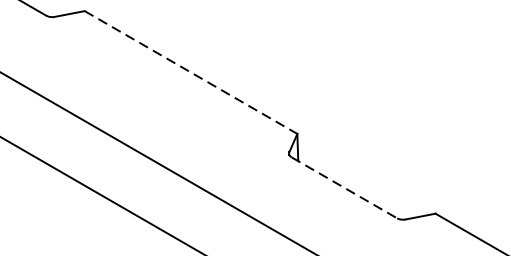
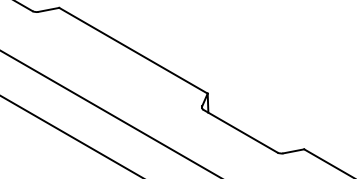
line: (191, 72) -> (133, 50), dashed -> solid
line: (344, 188) -> (240, 131), dashed -> solid

